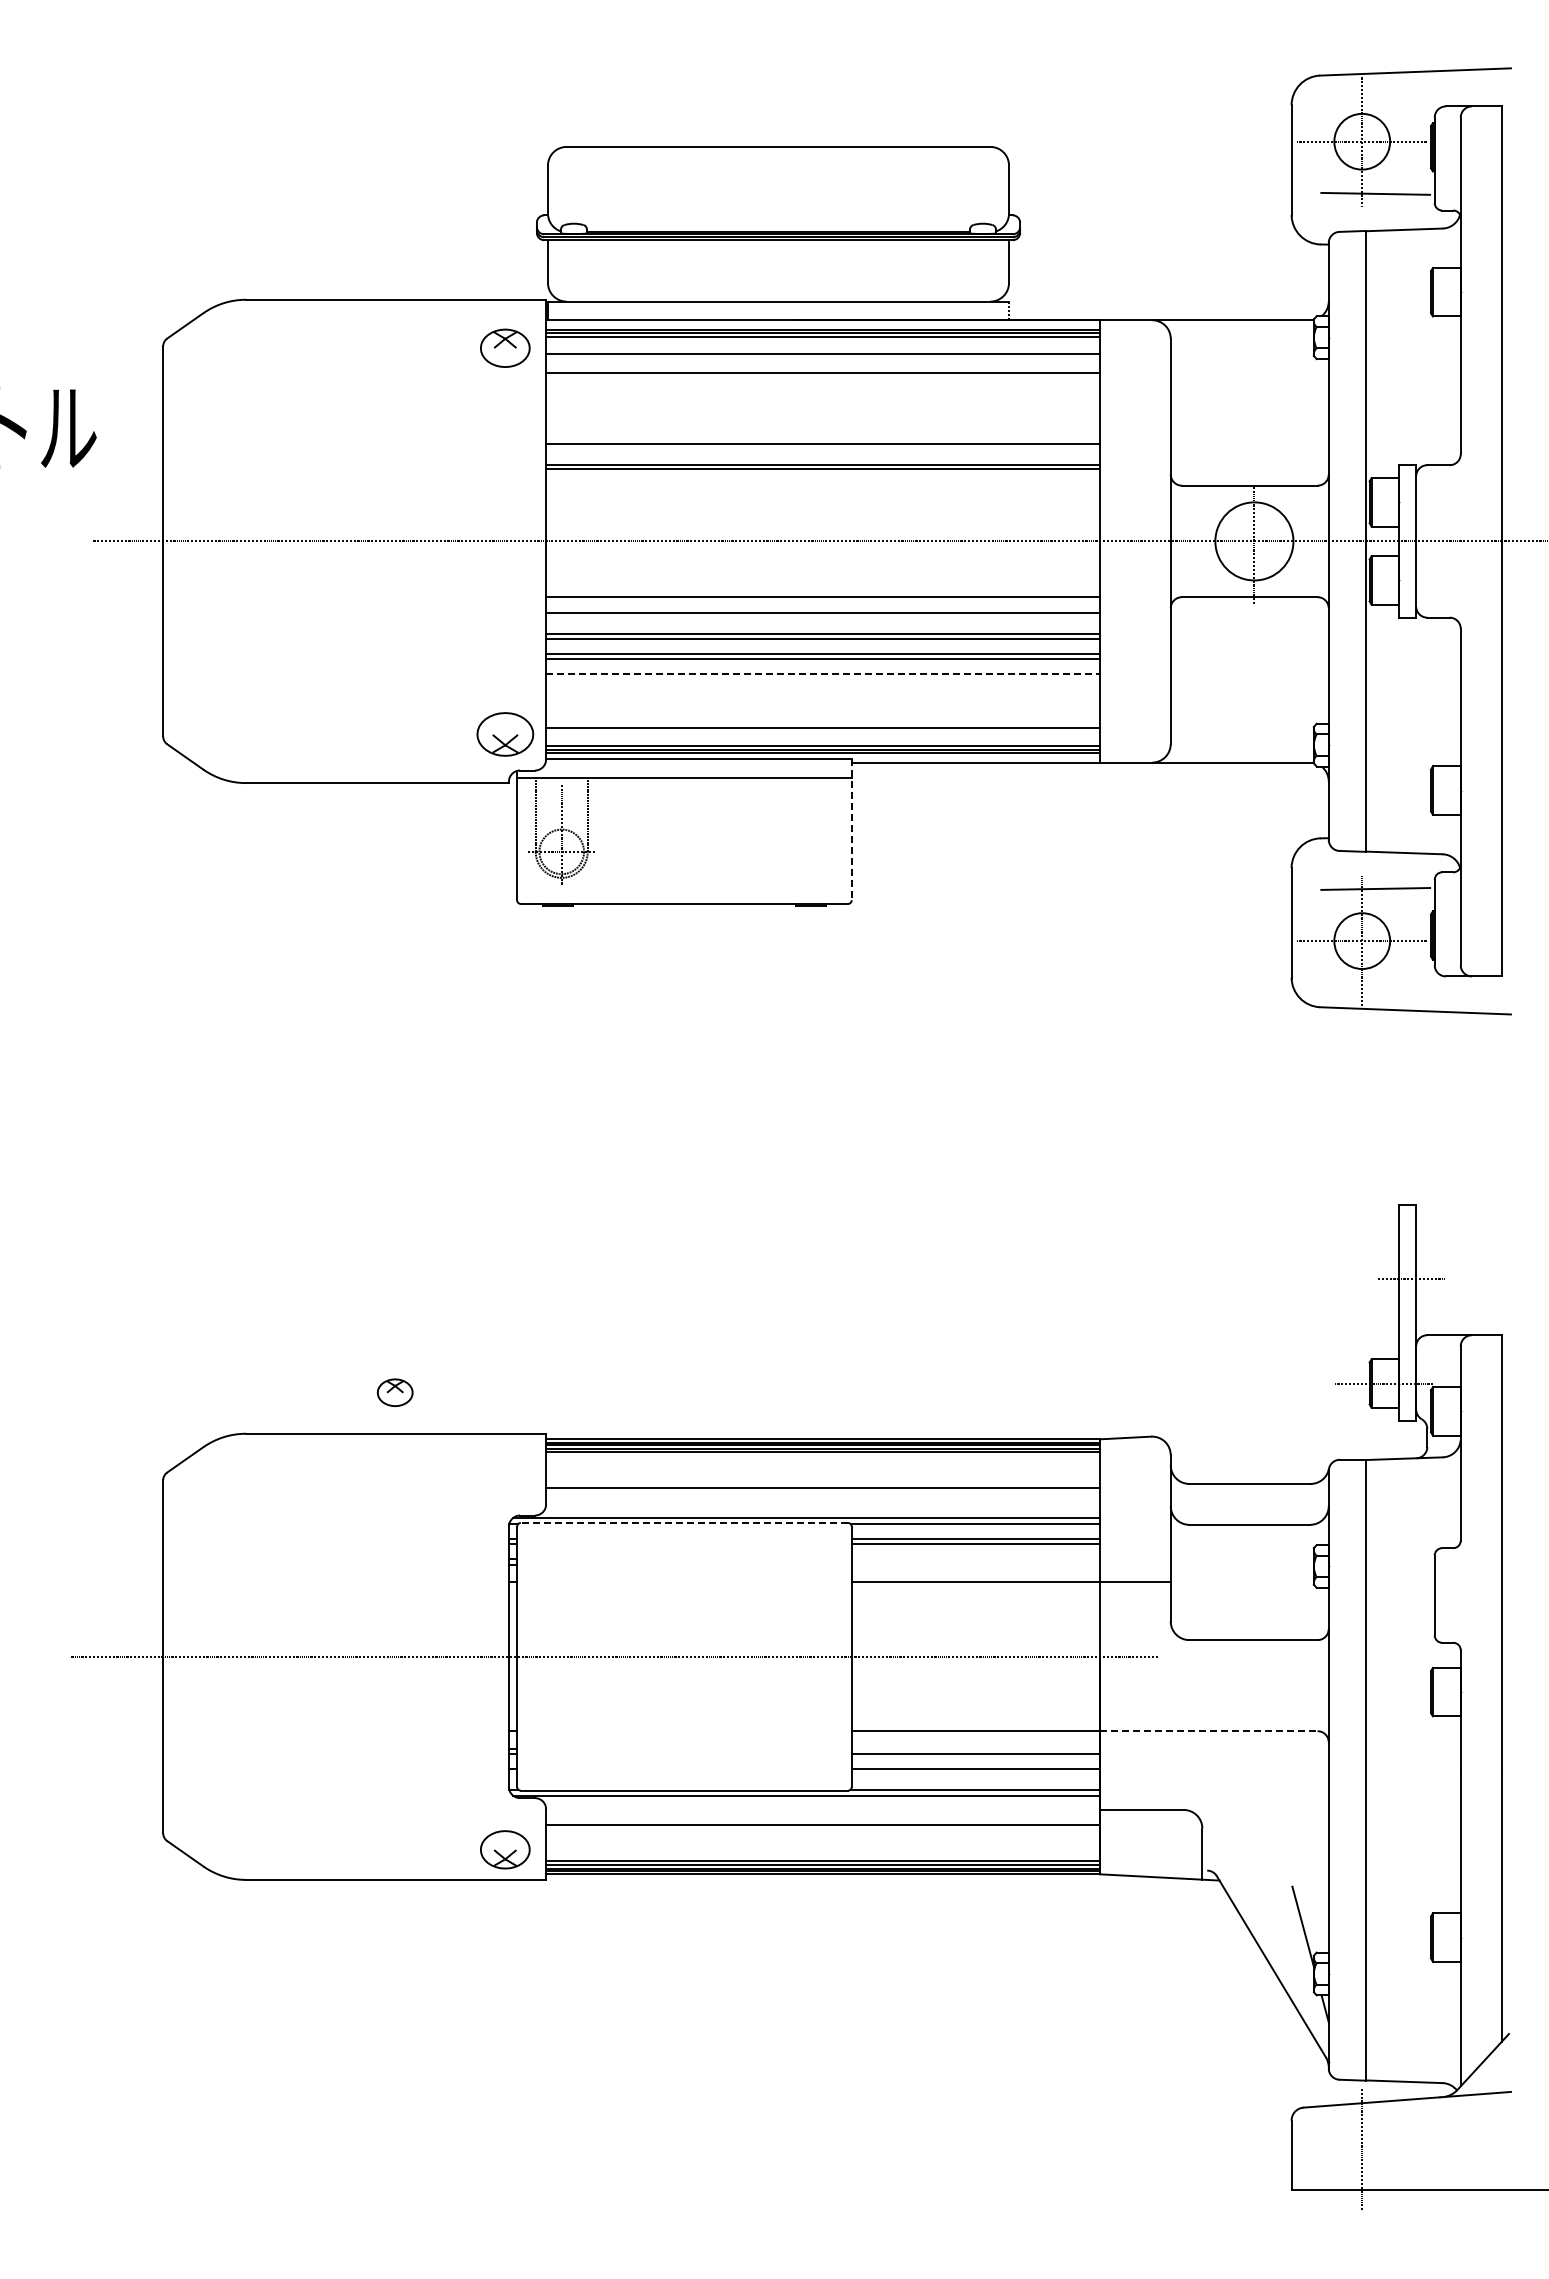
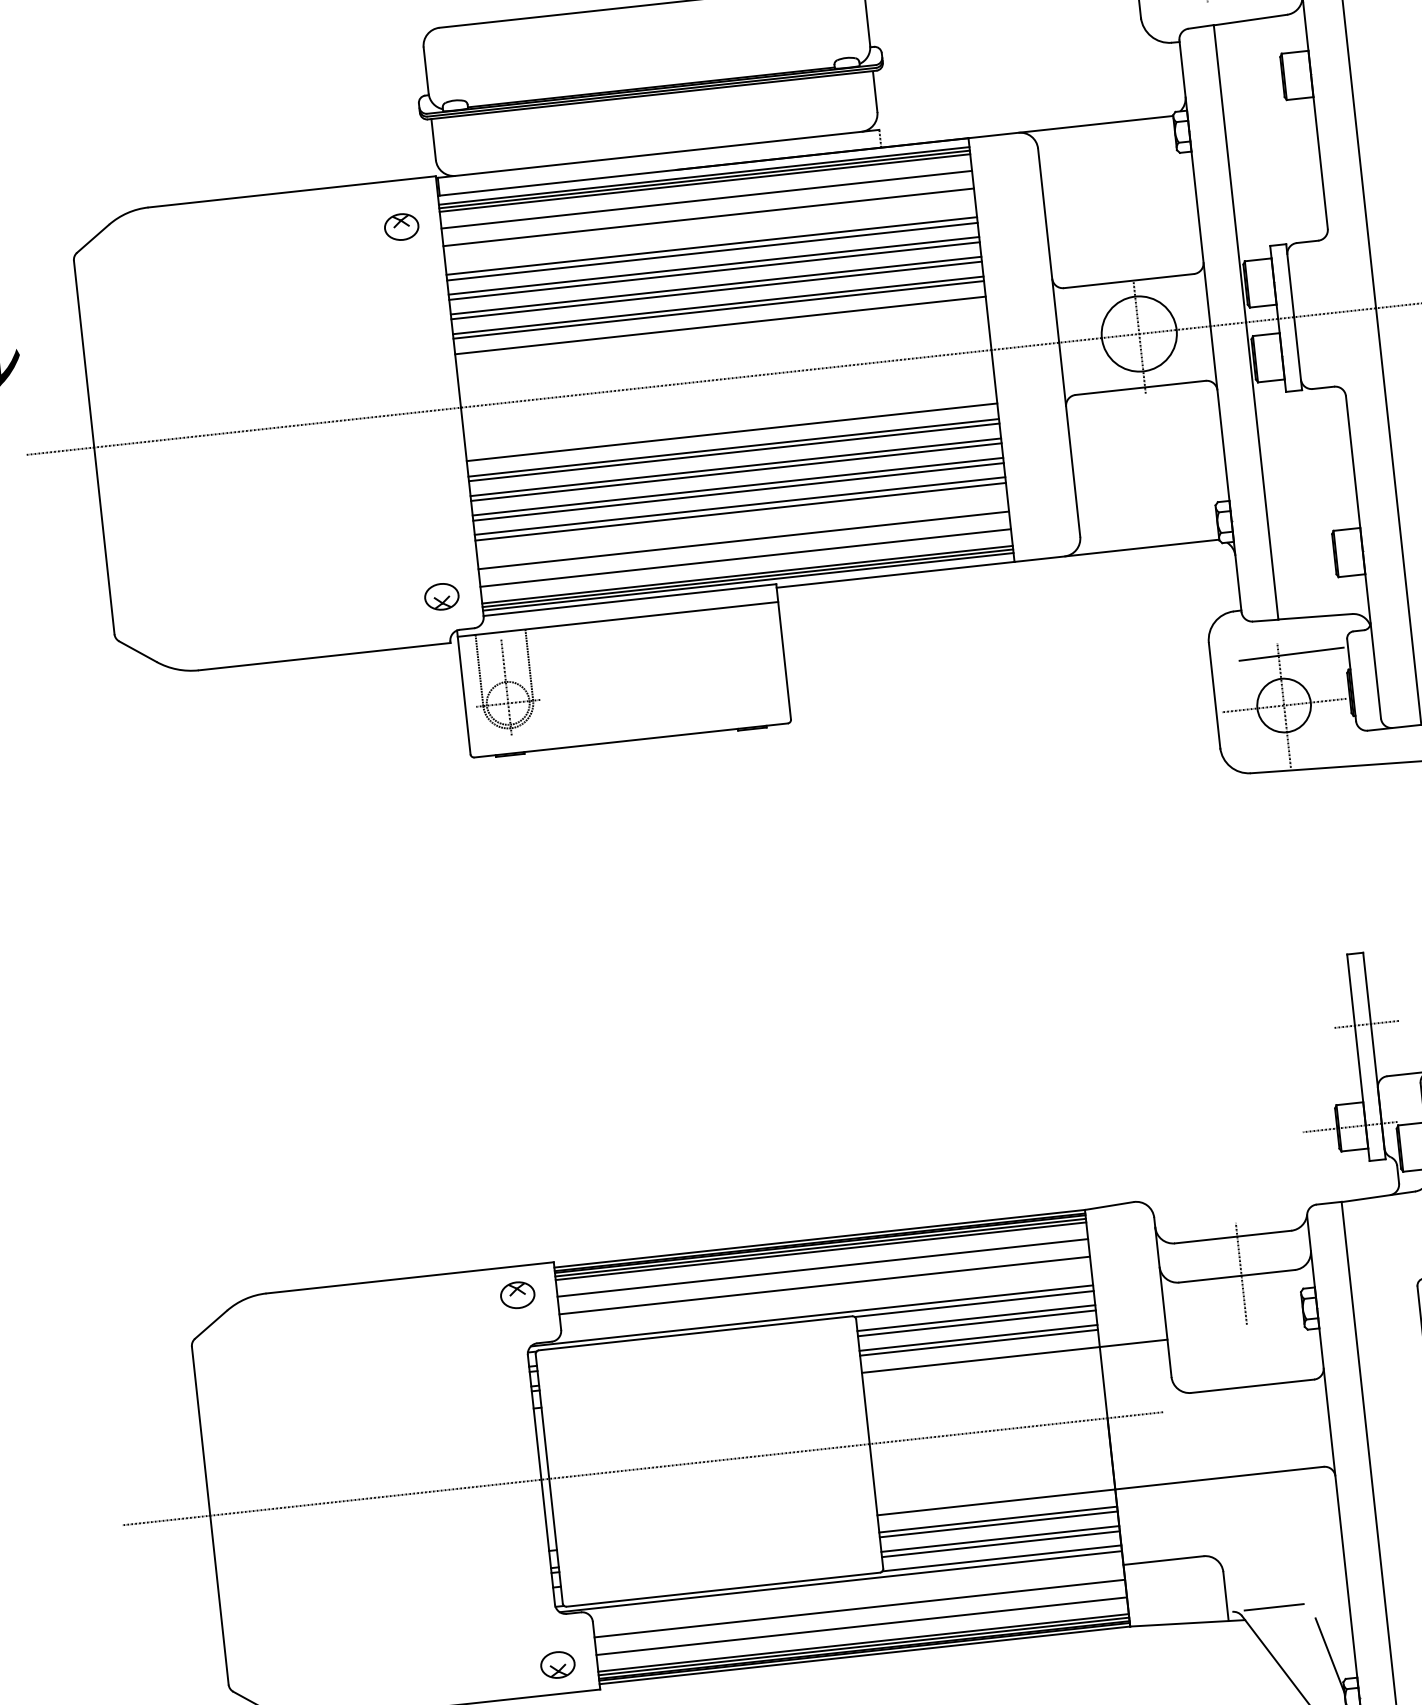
part: (504, 348) -> (401, 227), size x0.71
line: (823, 402) -> (712, 245), added
line: (823, 408) -> (712, 251), added
line: (823, 423) -> (714, 265), added
line: (823, 428) -> (714, 270), added
line: (823, 449) -> (717, 290), added
line: (823, 485) -> (720, 325), added
line: (823, 618) -> (734, 452), added
line: (823, 674) -> (740, 506), dashed -> solid
line: (823, 680) -> (741, 512), added
line: (823, 710) -> (744, 540), added
part: (504, 734) -> (441, 596), size x0.62
line: (851, 829) -> (783, 651), dashed -> solid
part: (394, 1392) -> (517, 1295), moved
line: (823, 1469) -> (823, 1267), added
line: (684, 1522) -> (695, 1332), dashed -> solid
line: (1254, 1522) -> (1241, 1273), added
line: (975, 1559) -> (978, 1338), added
line: (975, 1564) -> (978, 1342), added
line: (1208, 1731) -> (1219, 1478), dashed -> solid
line: (975, 1749) -> (997, 1519), added
line: (975, 1774) -> (1000, 1543), added
line: (823, 1843) -> (862, 1625), added
part: (504, 1849) -> (557, 1664), size x0.71
line: (1250, 1870) -> (1273, 1607), added

